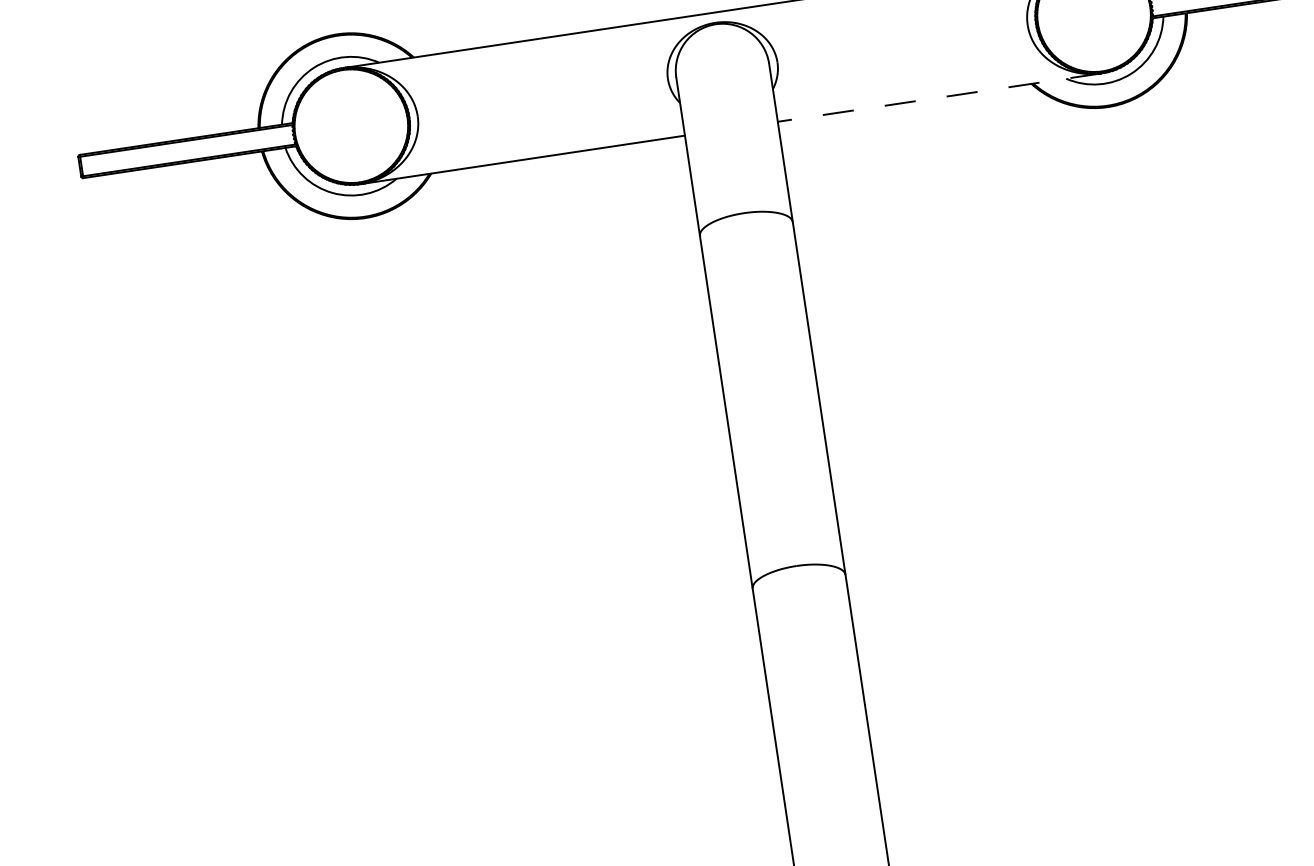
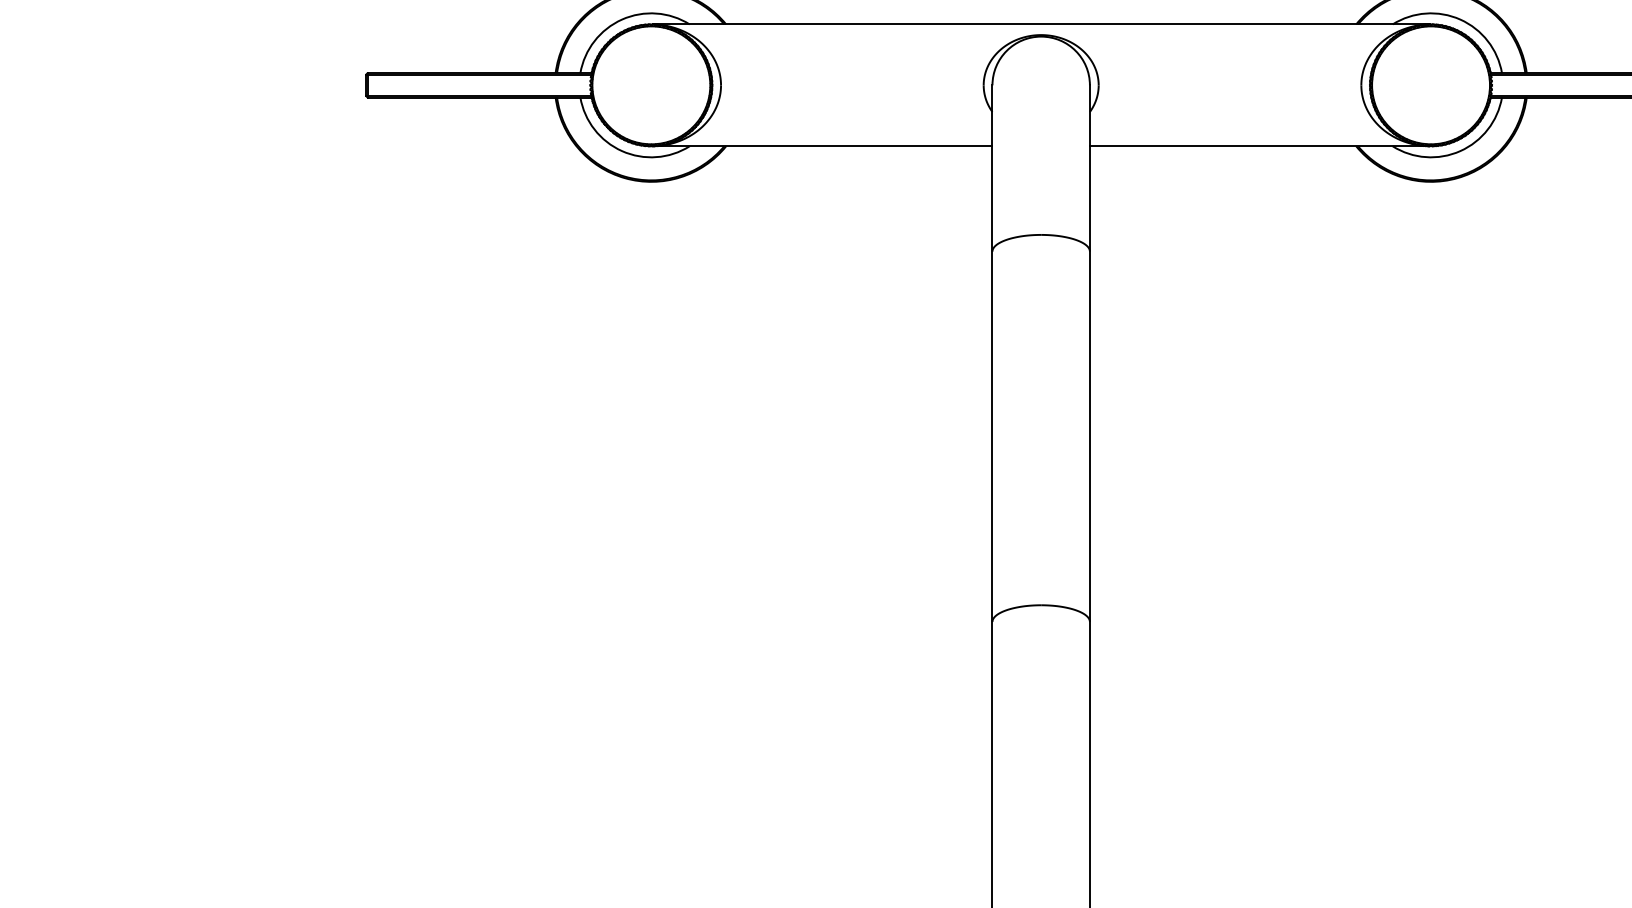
line: (939, 97) -> (1259, 146), dashed -> solid

